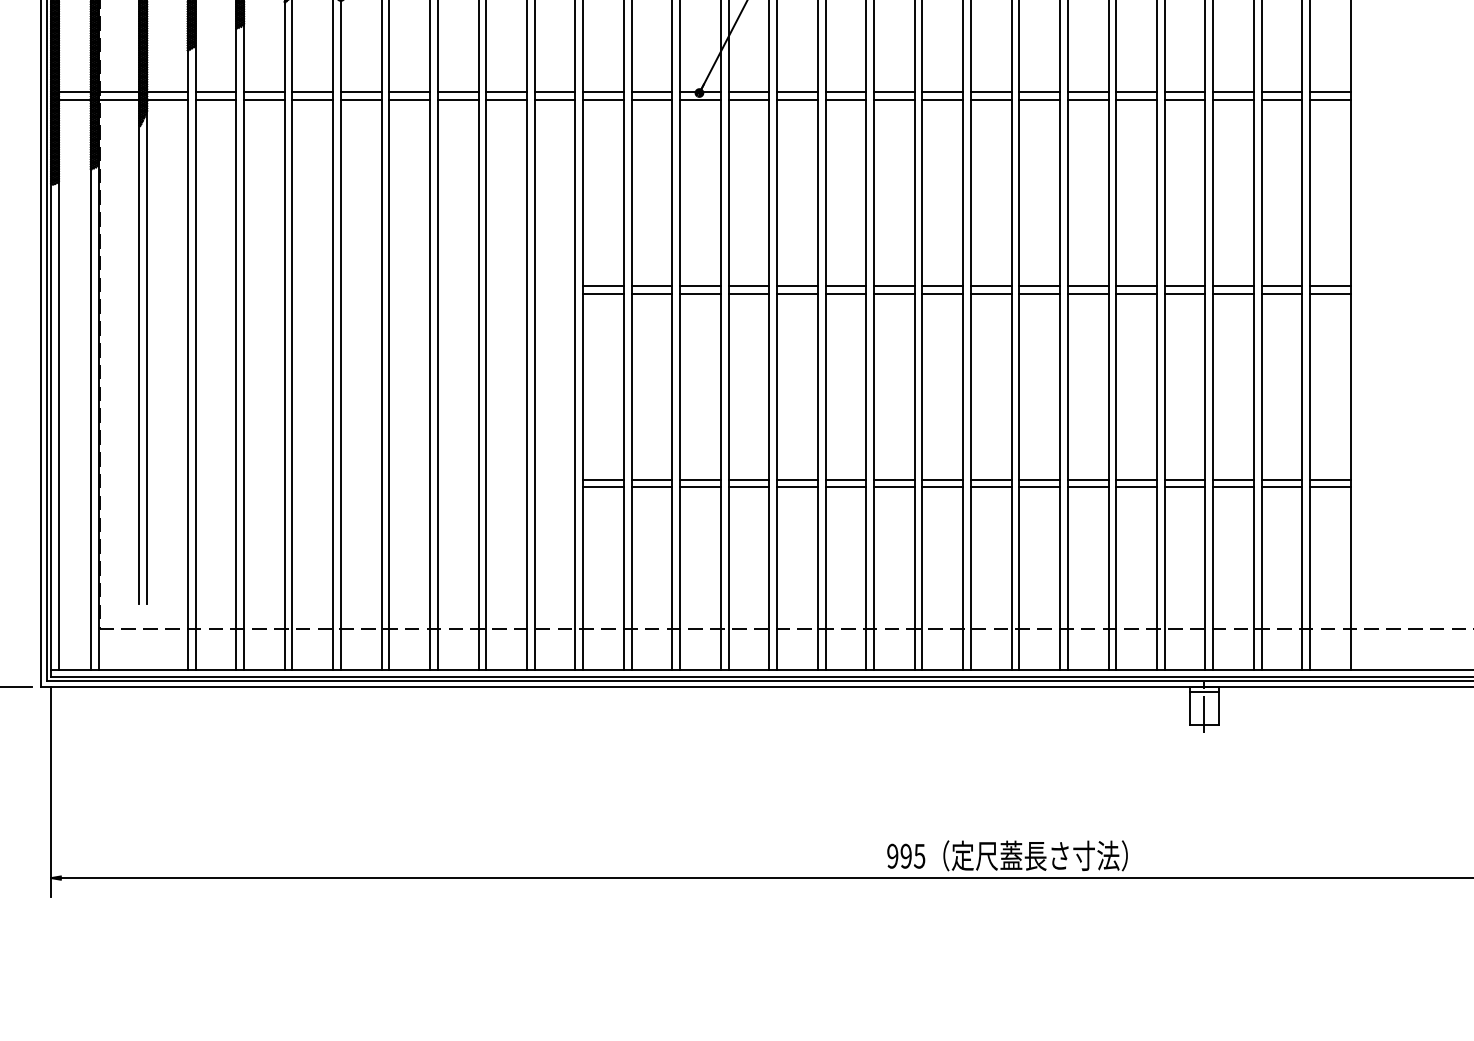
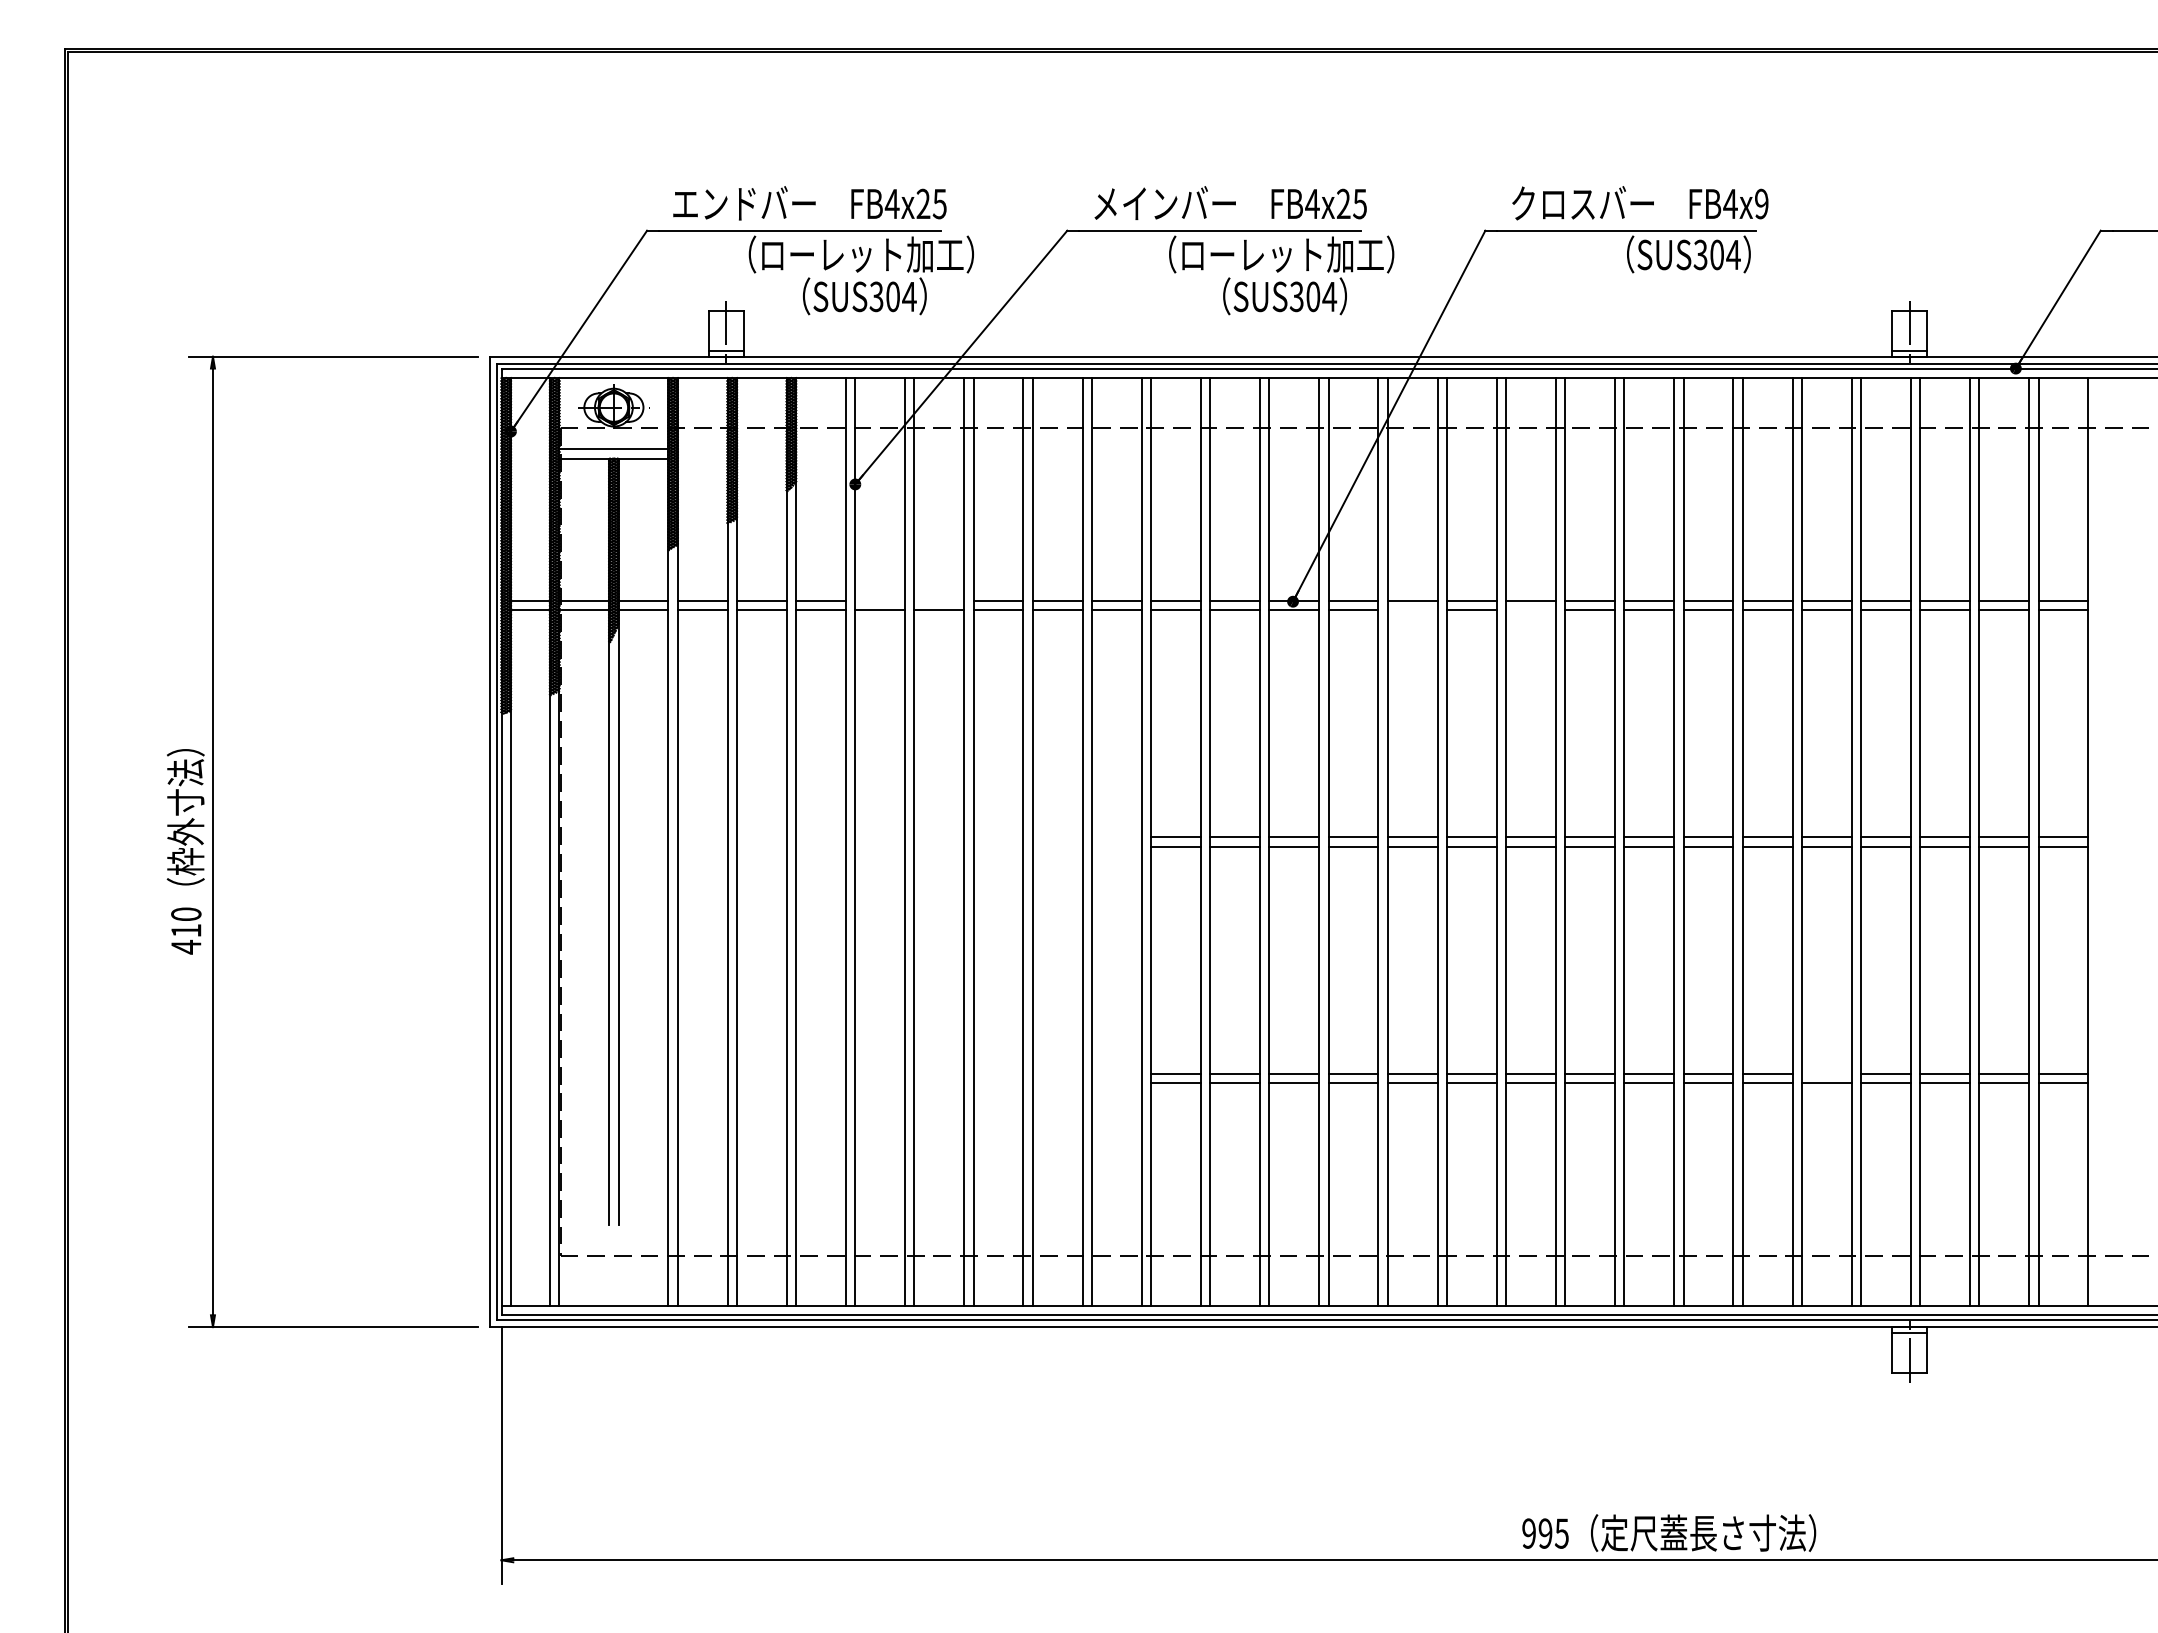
line: (361, 92) -> (880, 600), removed
line: (409, 92) -> (939, 600), removed
line: (797, 100) -> (1412, 610), removed
line: (893, 100) -> (1530, 610), removed
line: (1136, 479) -> (1826, 1073), removed

